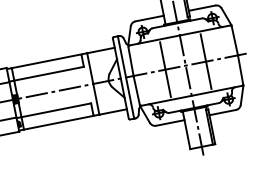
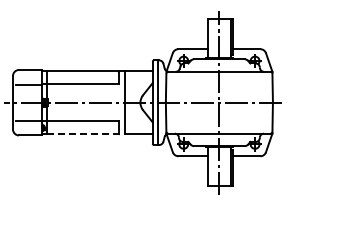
line: (206, 61) -> (240, 102), removed
line: (165, 69) -> (198, 102), removed
line: (61, 122) -> (85, 134), solid -> dashed

